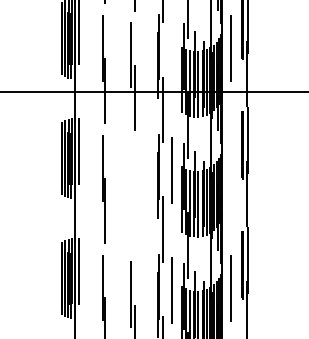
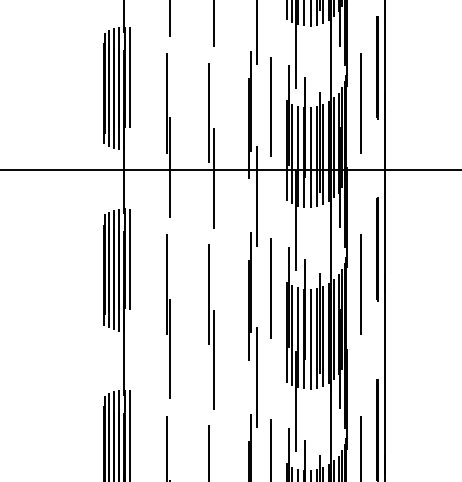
line: (171, 50) -> (270, 106), added
line: (231, 168) -> (360, 284), added
part: (132, 195) -> (211, 325), added

